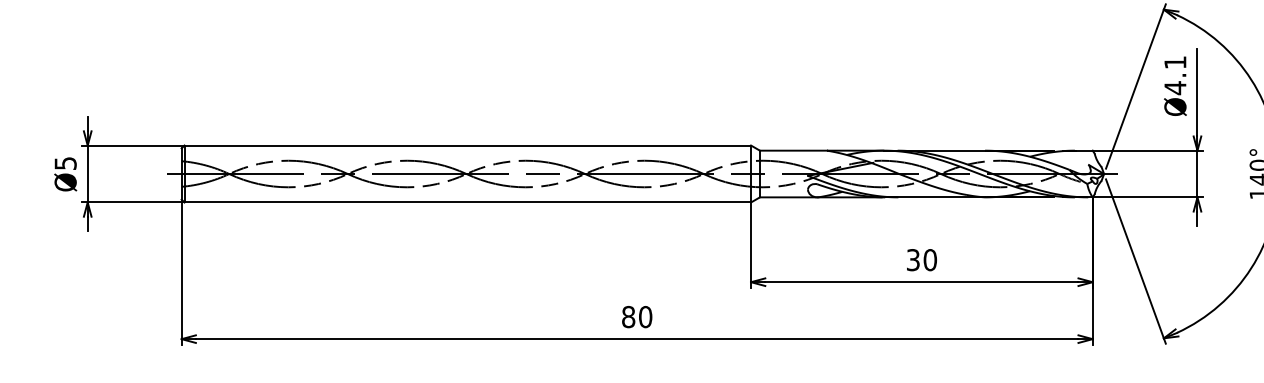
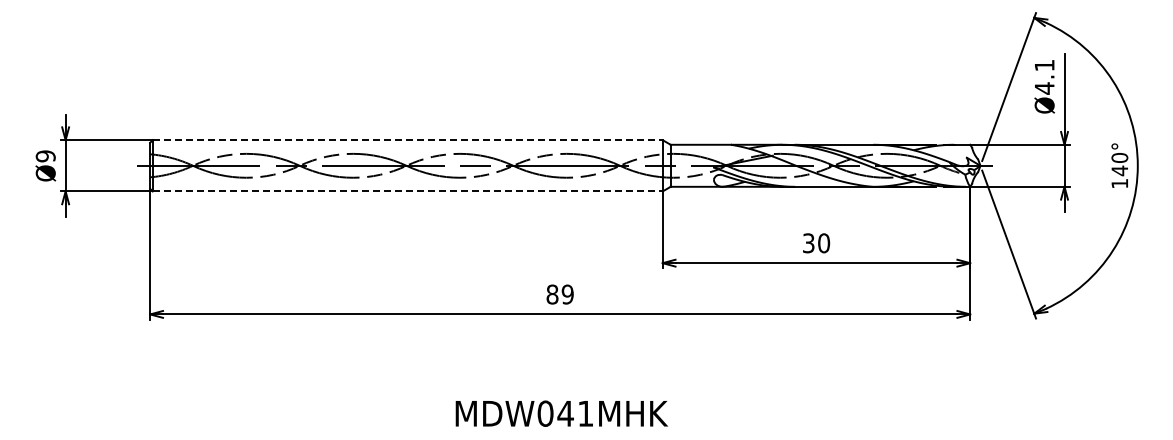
line: (467, 145) -> (407, 140), solid -> dashed
text: (65, 163) -> (45, 156), Ø5 -> Ø9
line: (467, 202) -> (407, 191), solid -> dashed
text: (645, 316) -> (567, 294), 80 -> 89

